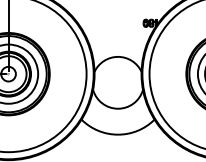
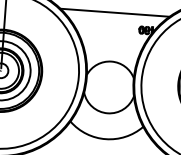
line: (117, 7) -> (114, 12), added

